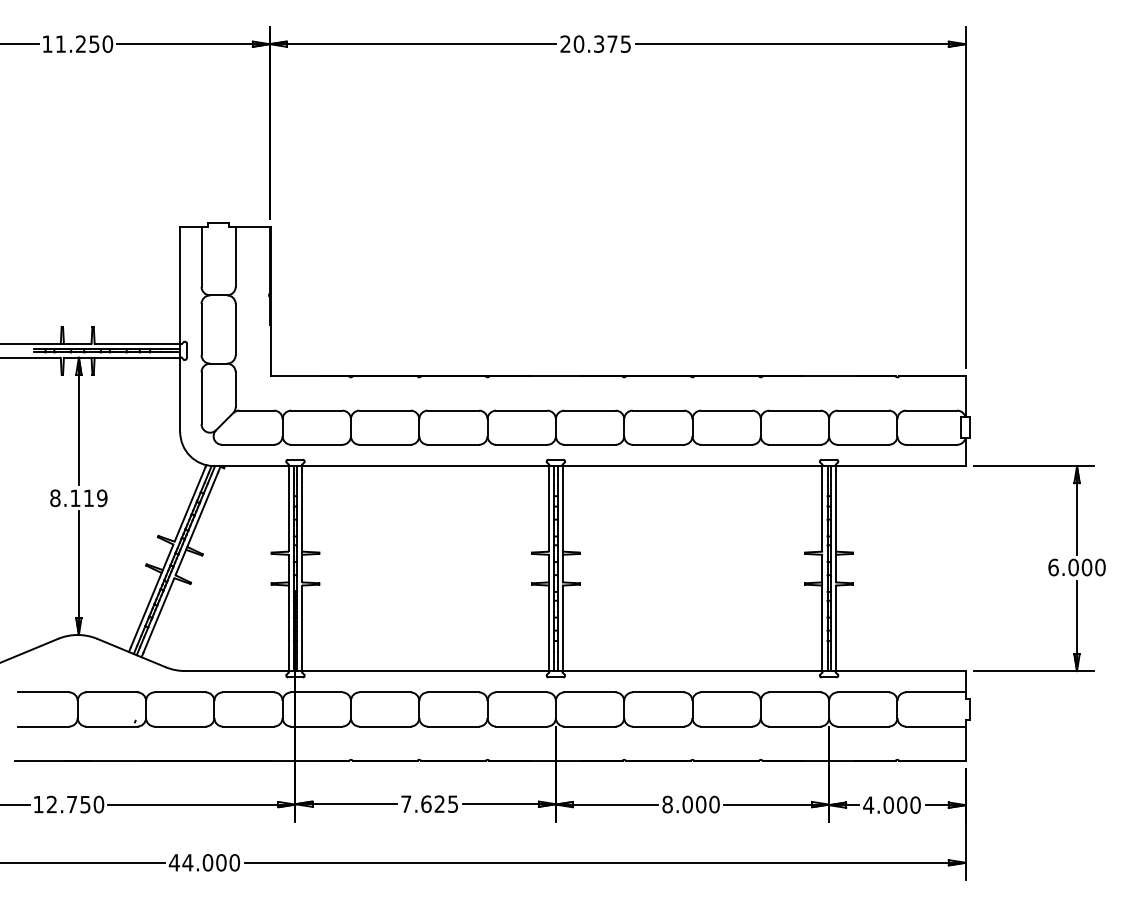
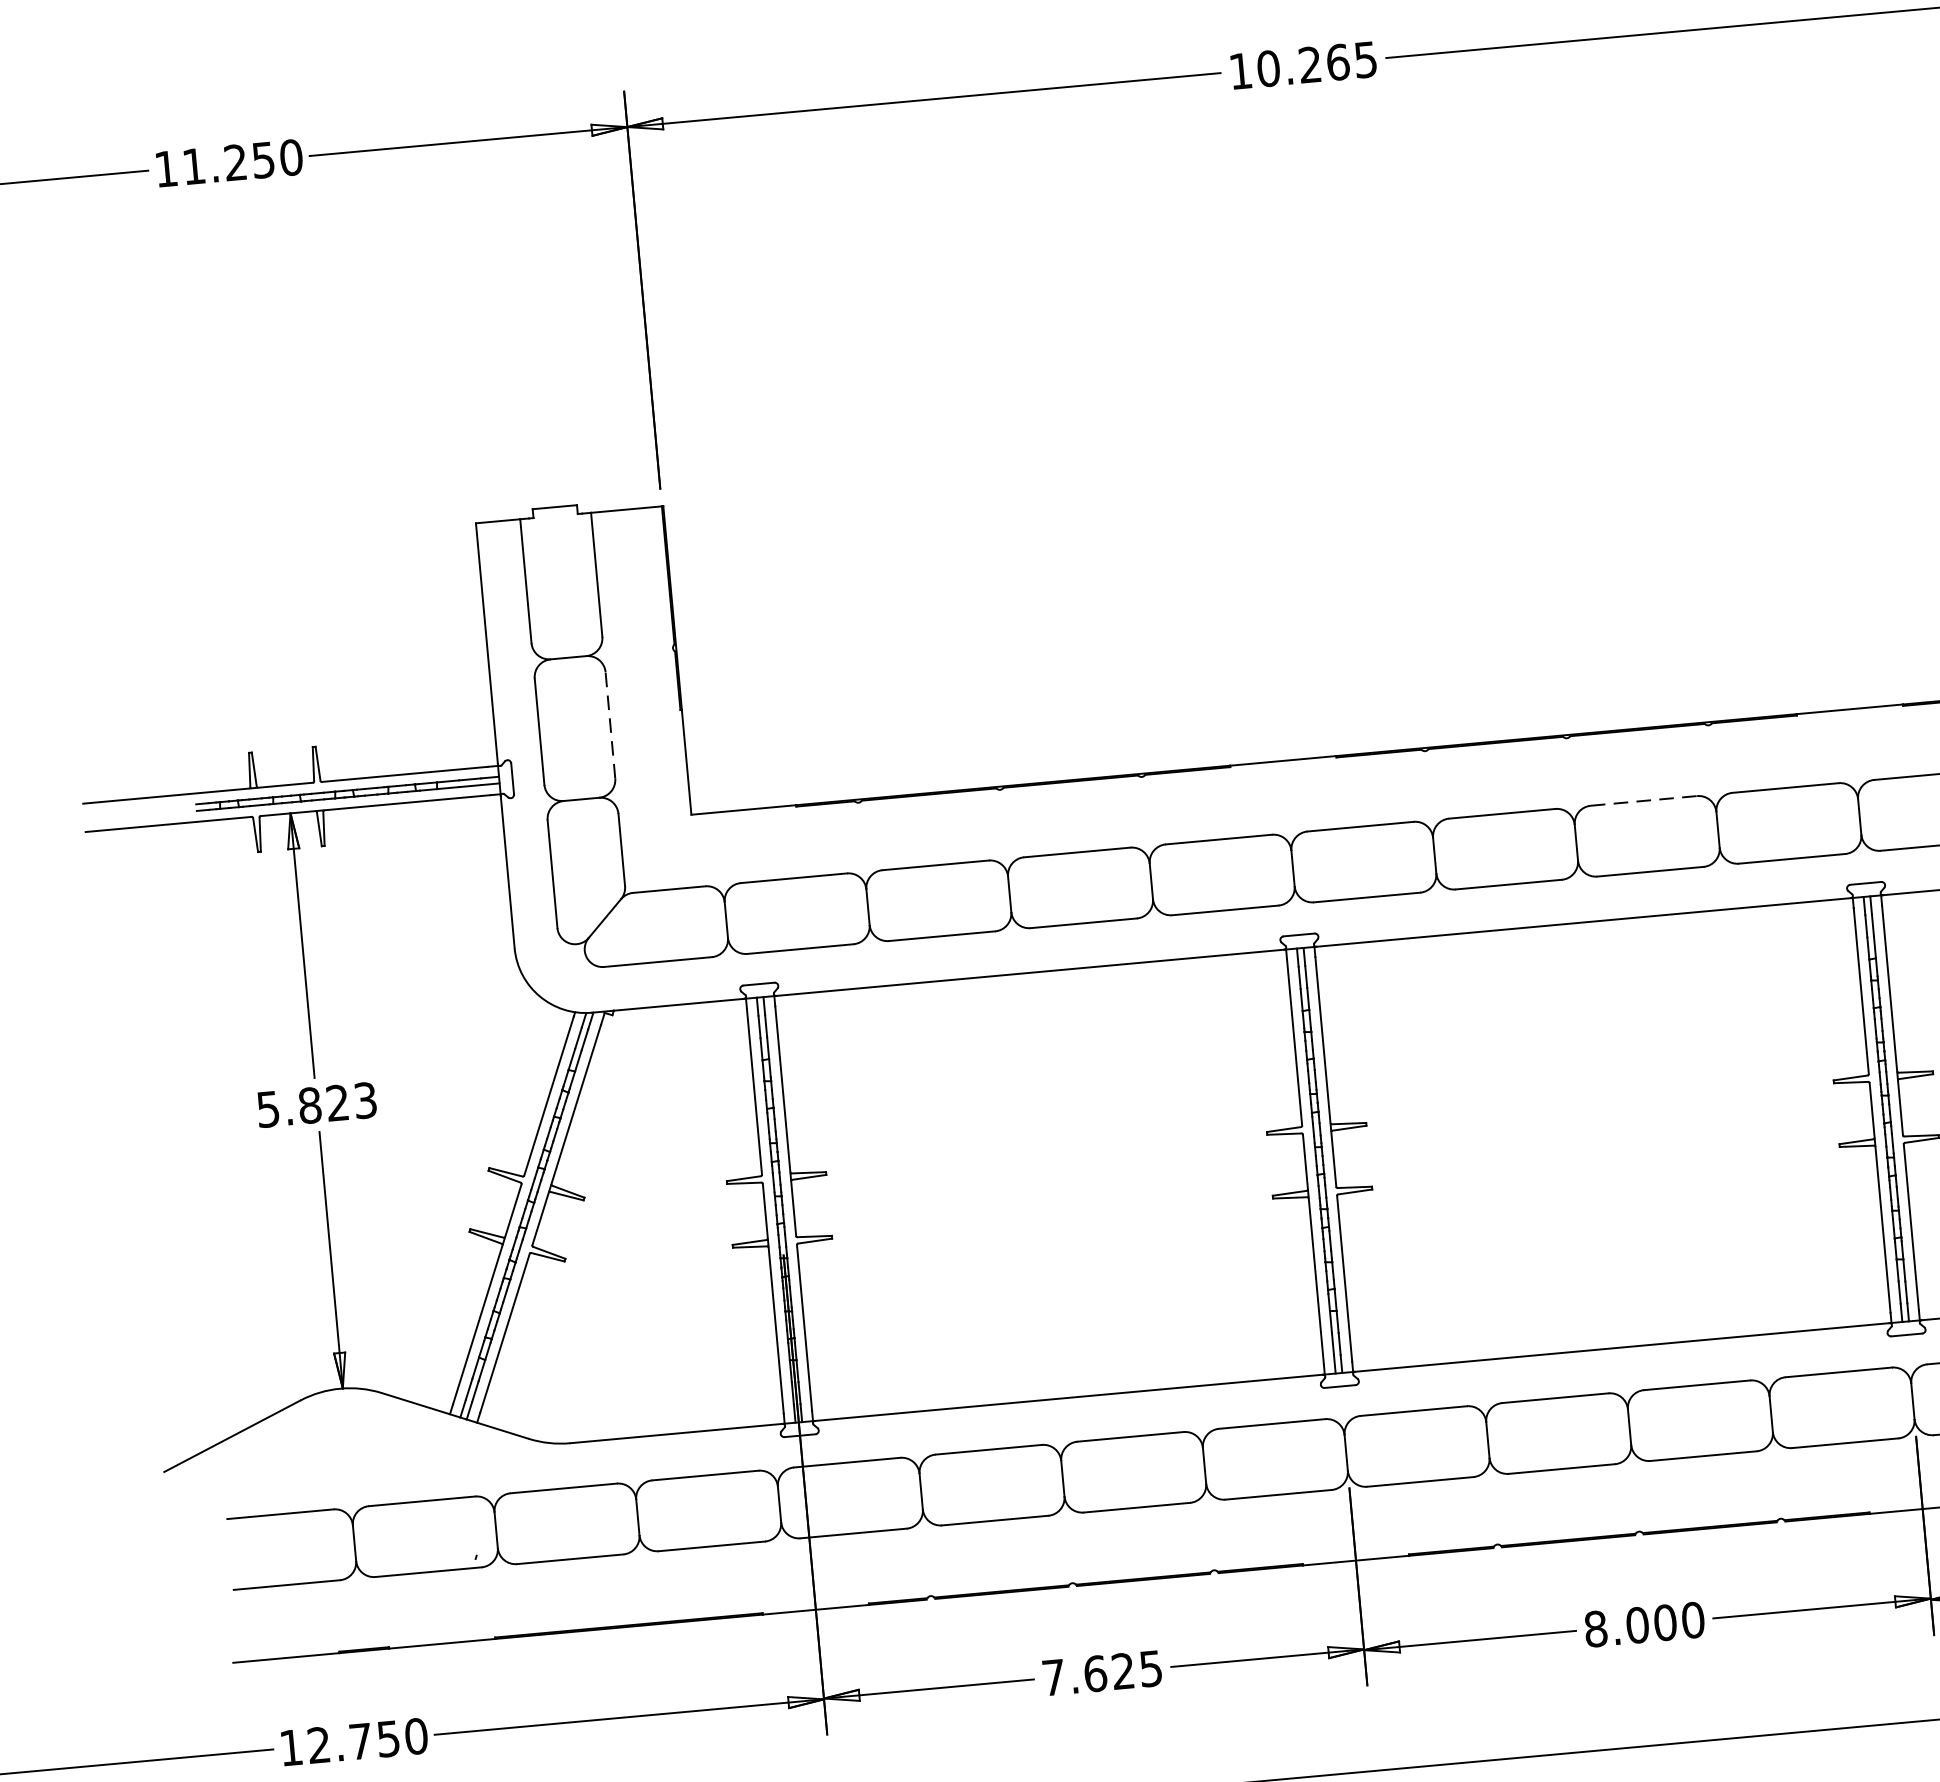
text: (588, 43) -> (1288, 65), 20.375 -> 10.265
line: (235, 329) -> (609, 725), solid -> dashed
line: (726, 410) -> (1643, 800), solid -> dashed
text: (78, 498) -> (316, 1105), 8.119 -> 5.823

